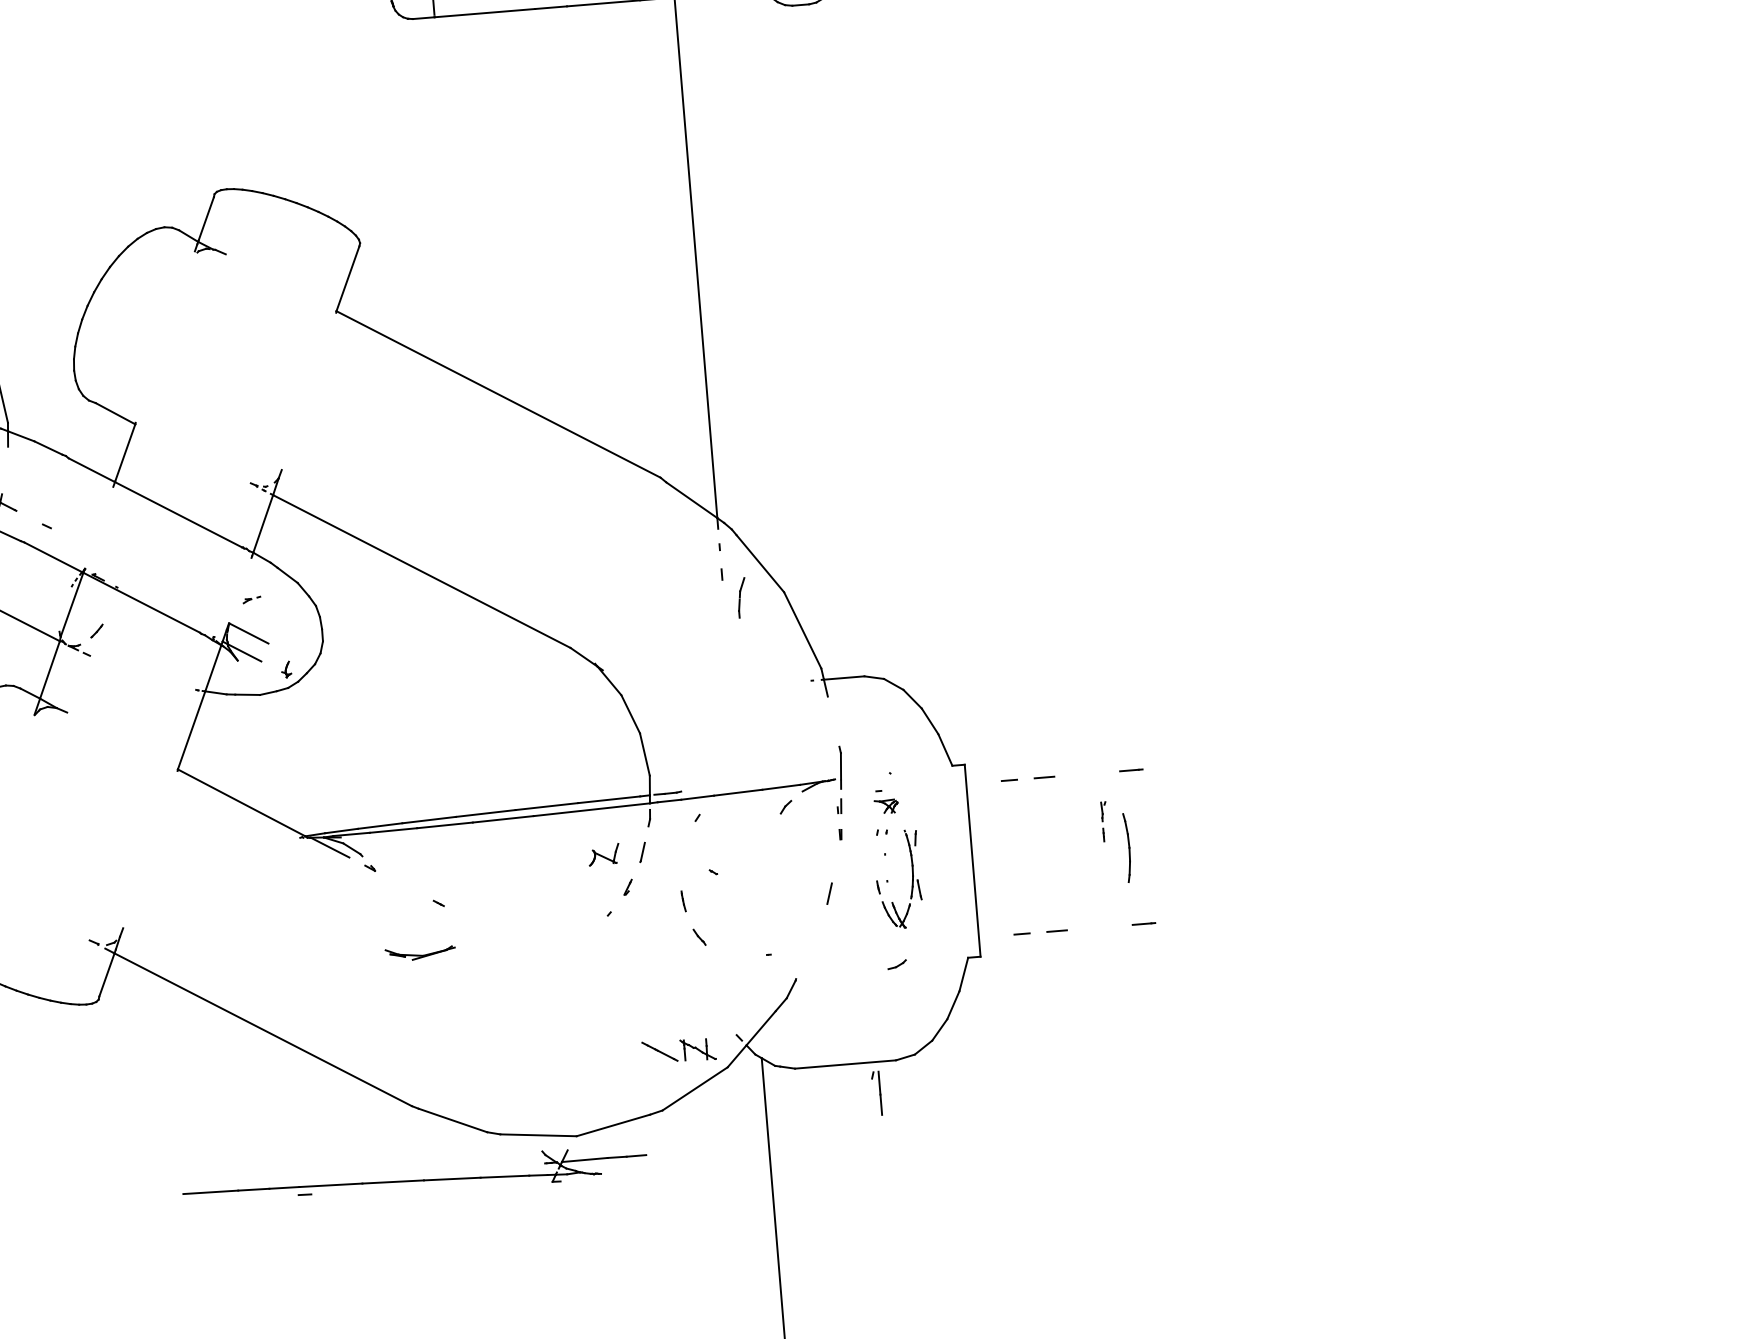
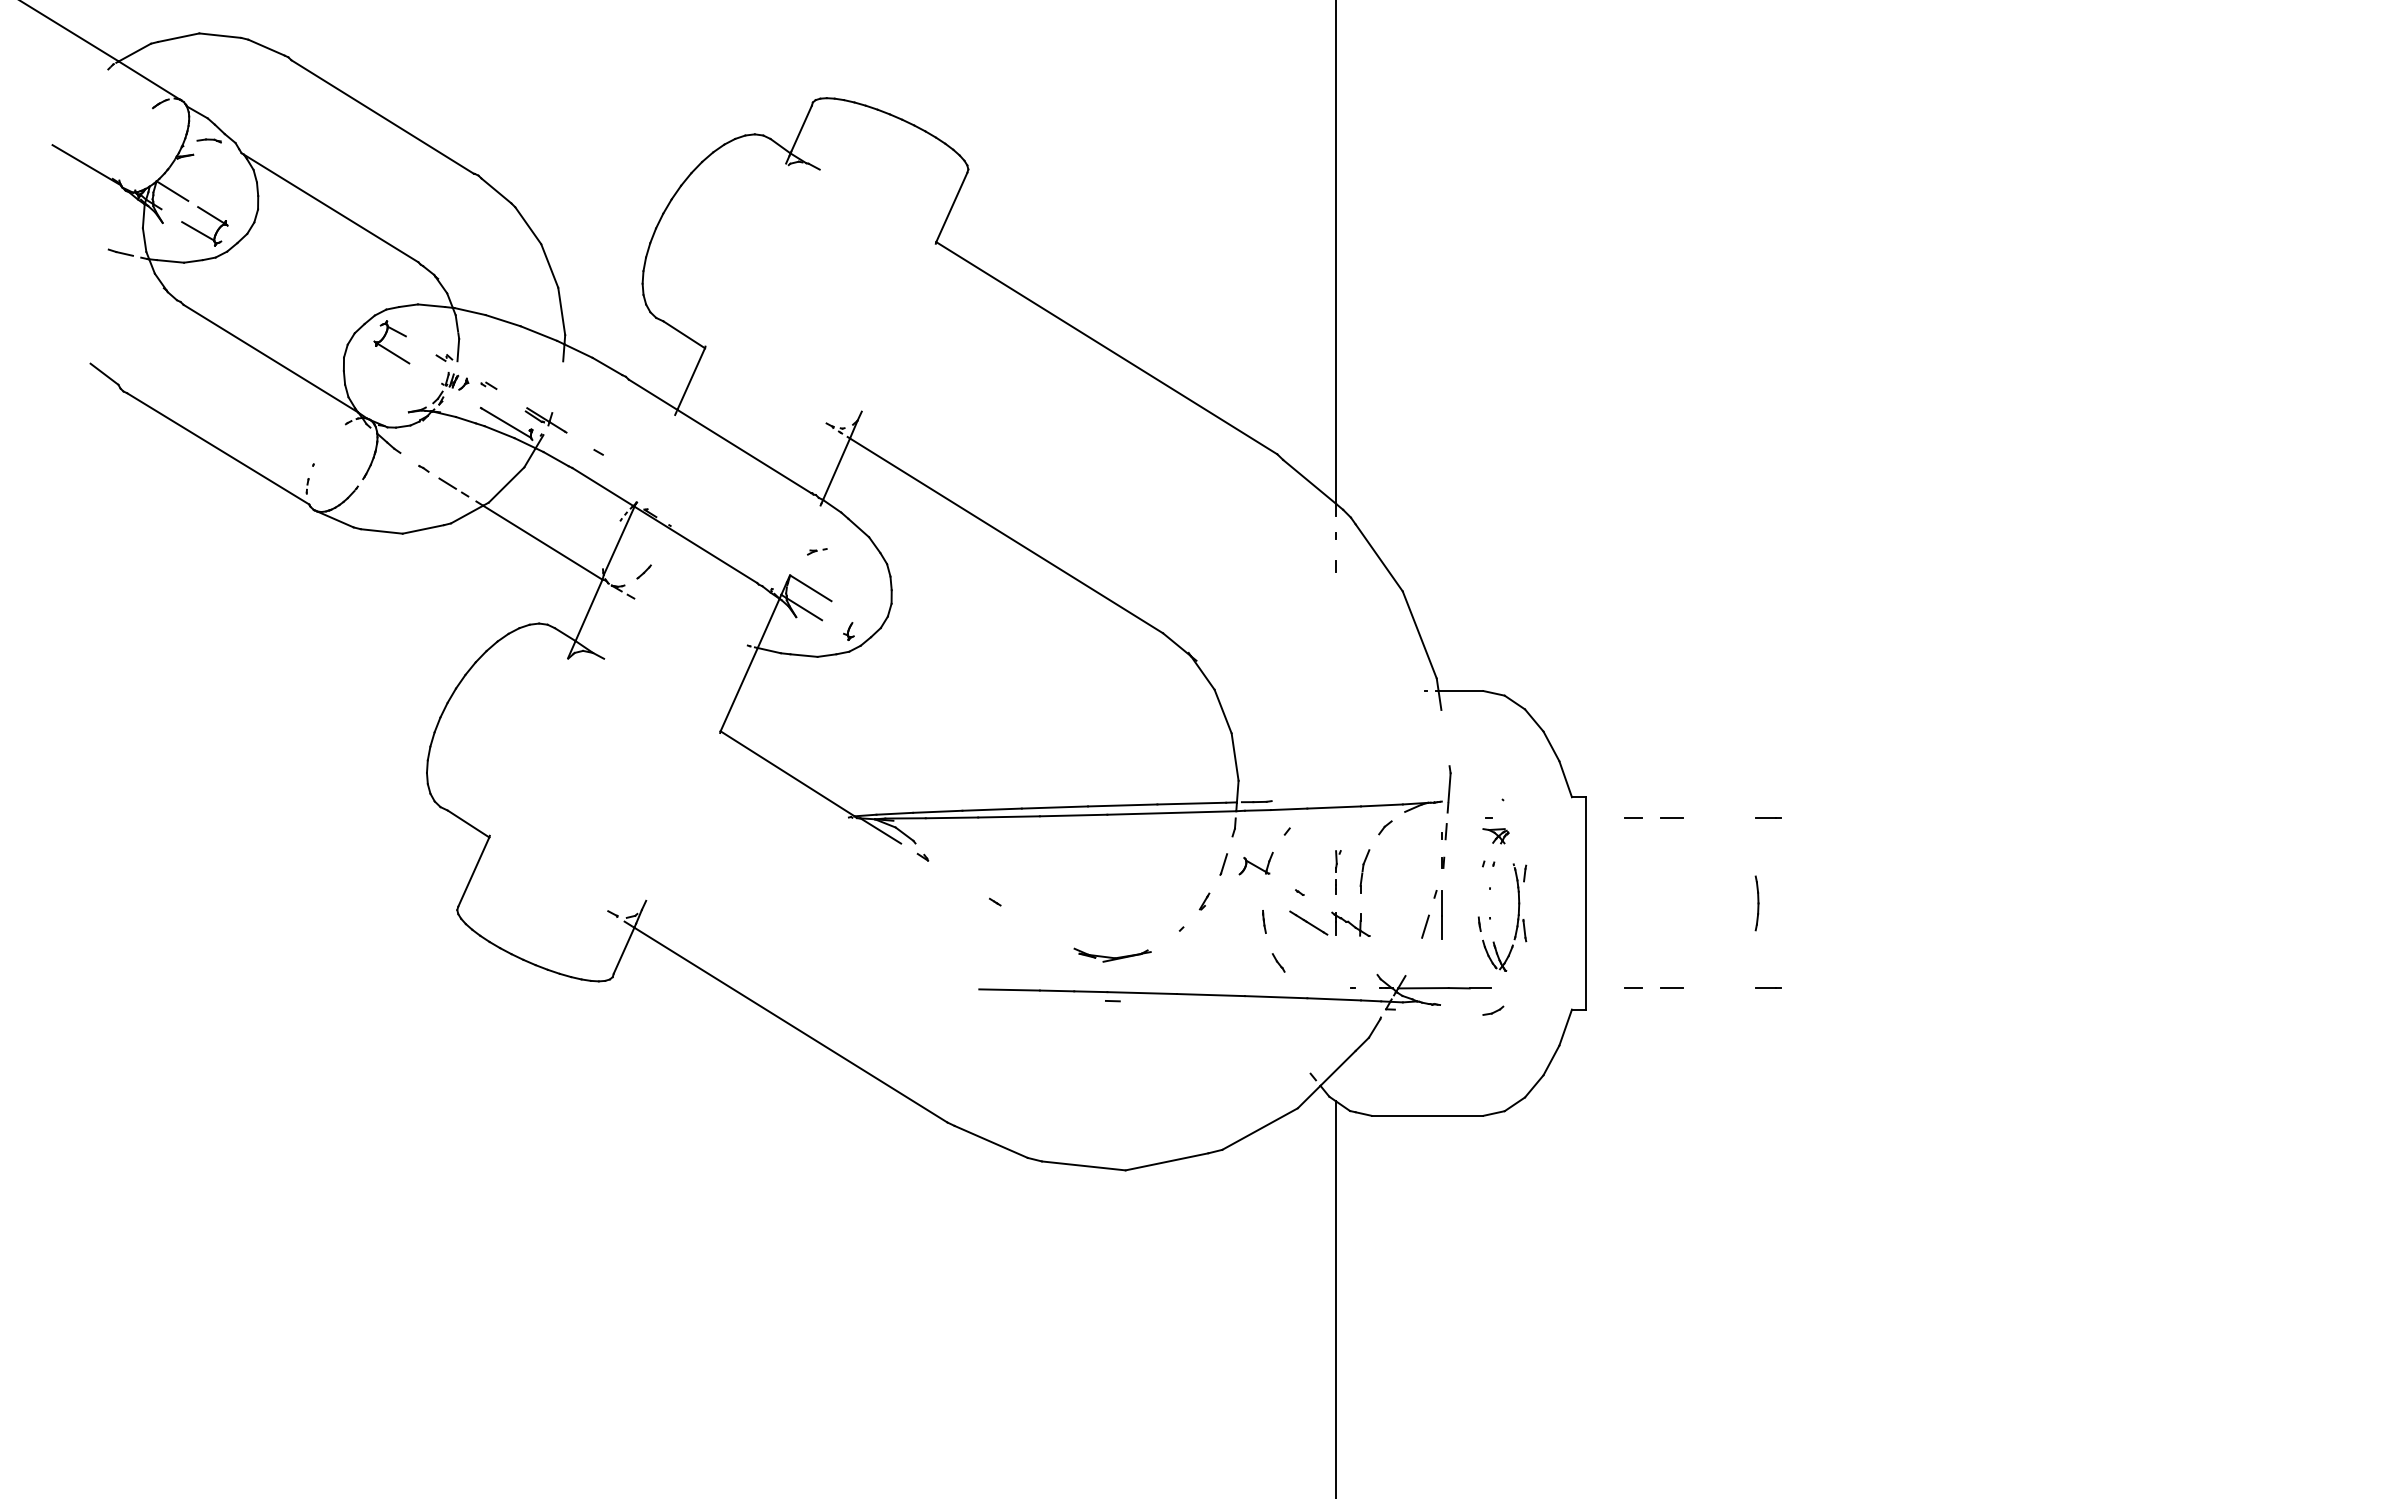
part: (741, 597) -> (1364, 871), moved
part: (1104, 821) -> (1338, 872), moved
part: (1127, 848) -> (1756, 903), size x0.71
part: (603, 854) -> (1255, 863), moved
part: (420, 952) -> (1112, 954), moved
part: (678, 1050) -> (1329, 923), moved
part: (876, 1093) -> (1437, 914), moved
part: (414, 1177) -> (1234, 991), moved

